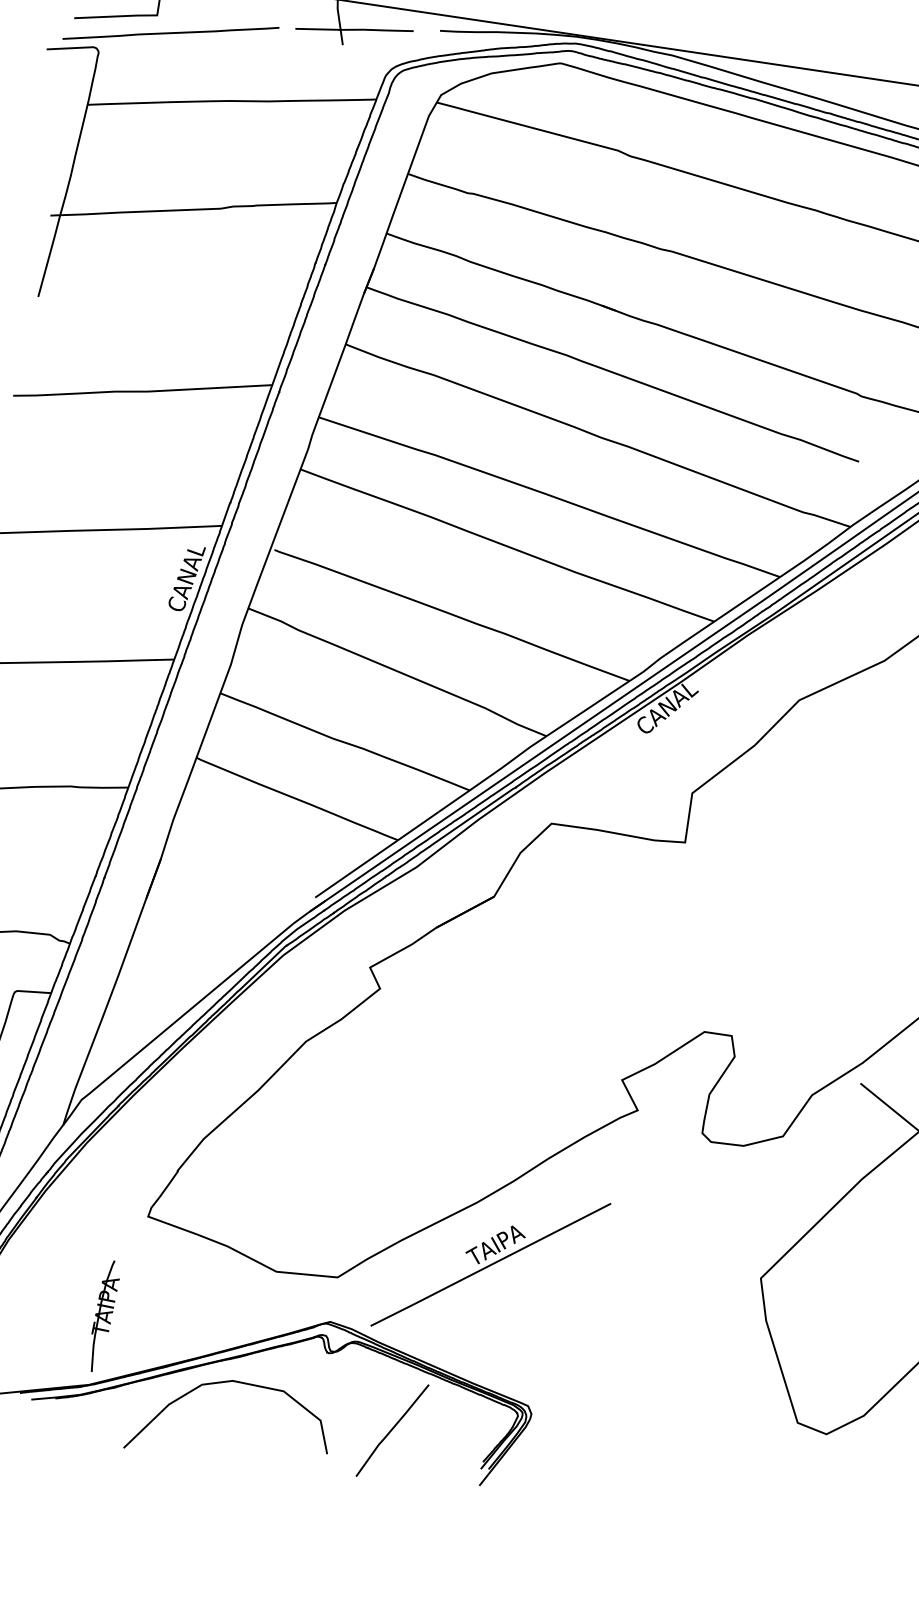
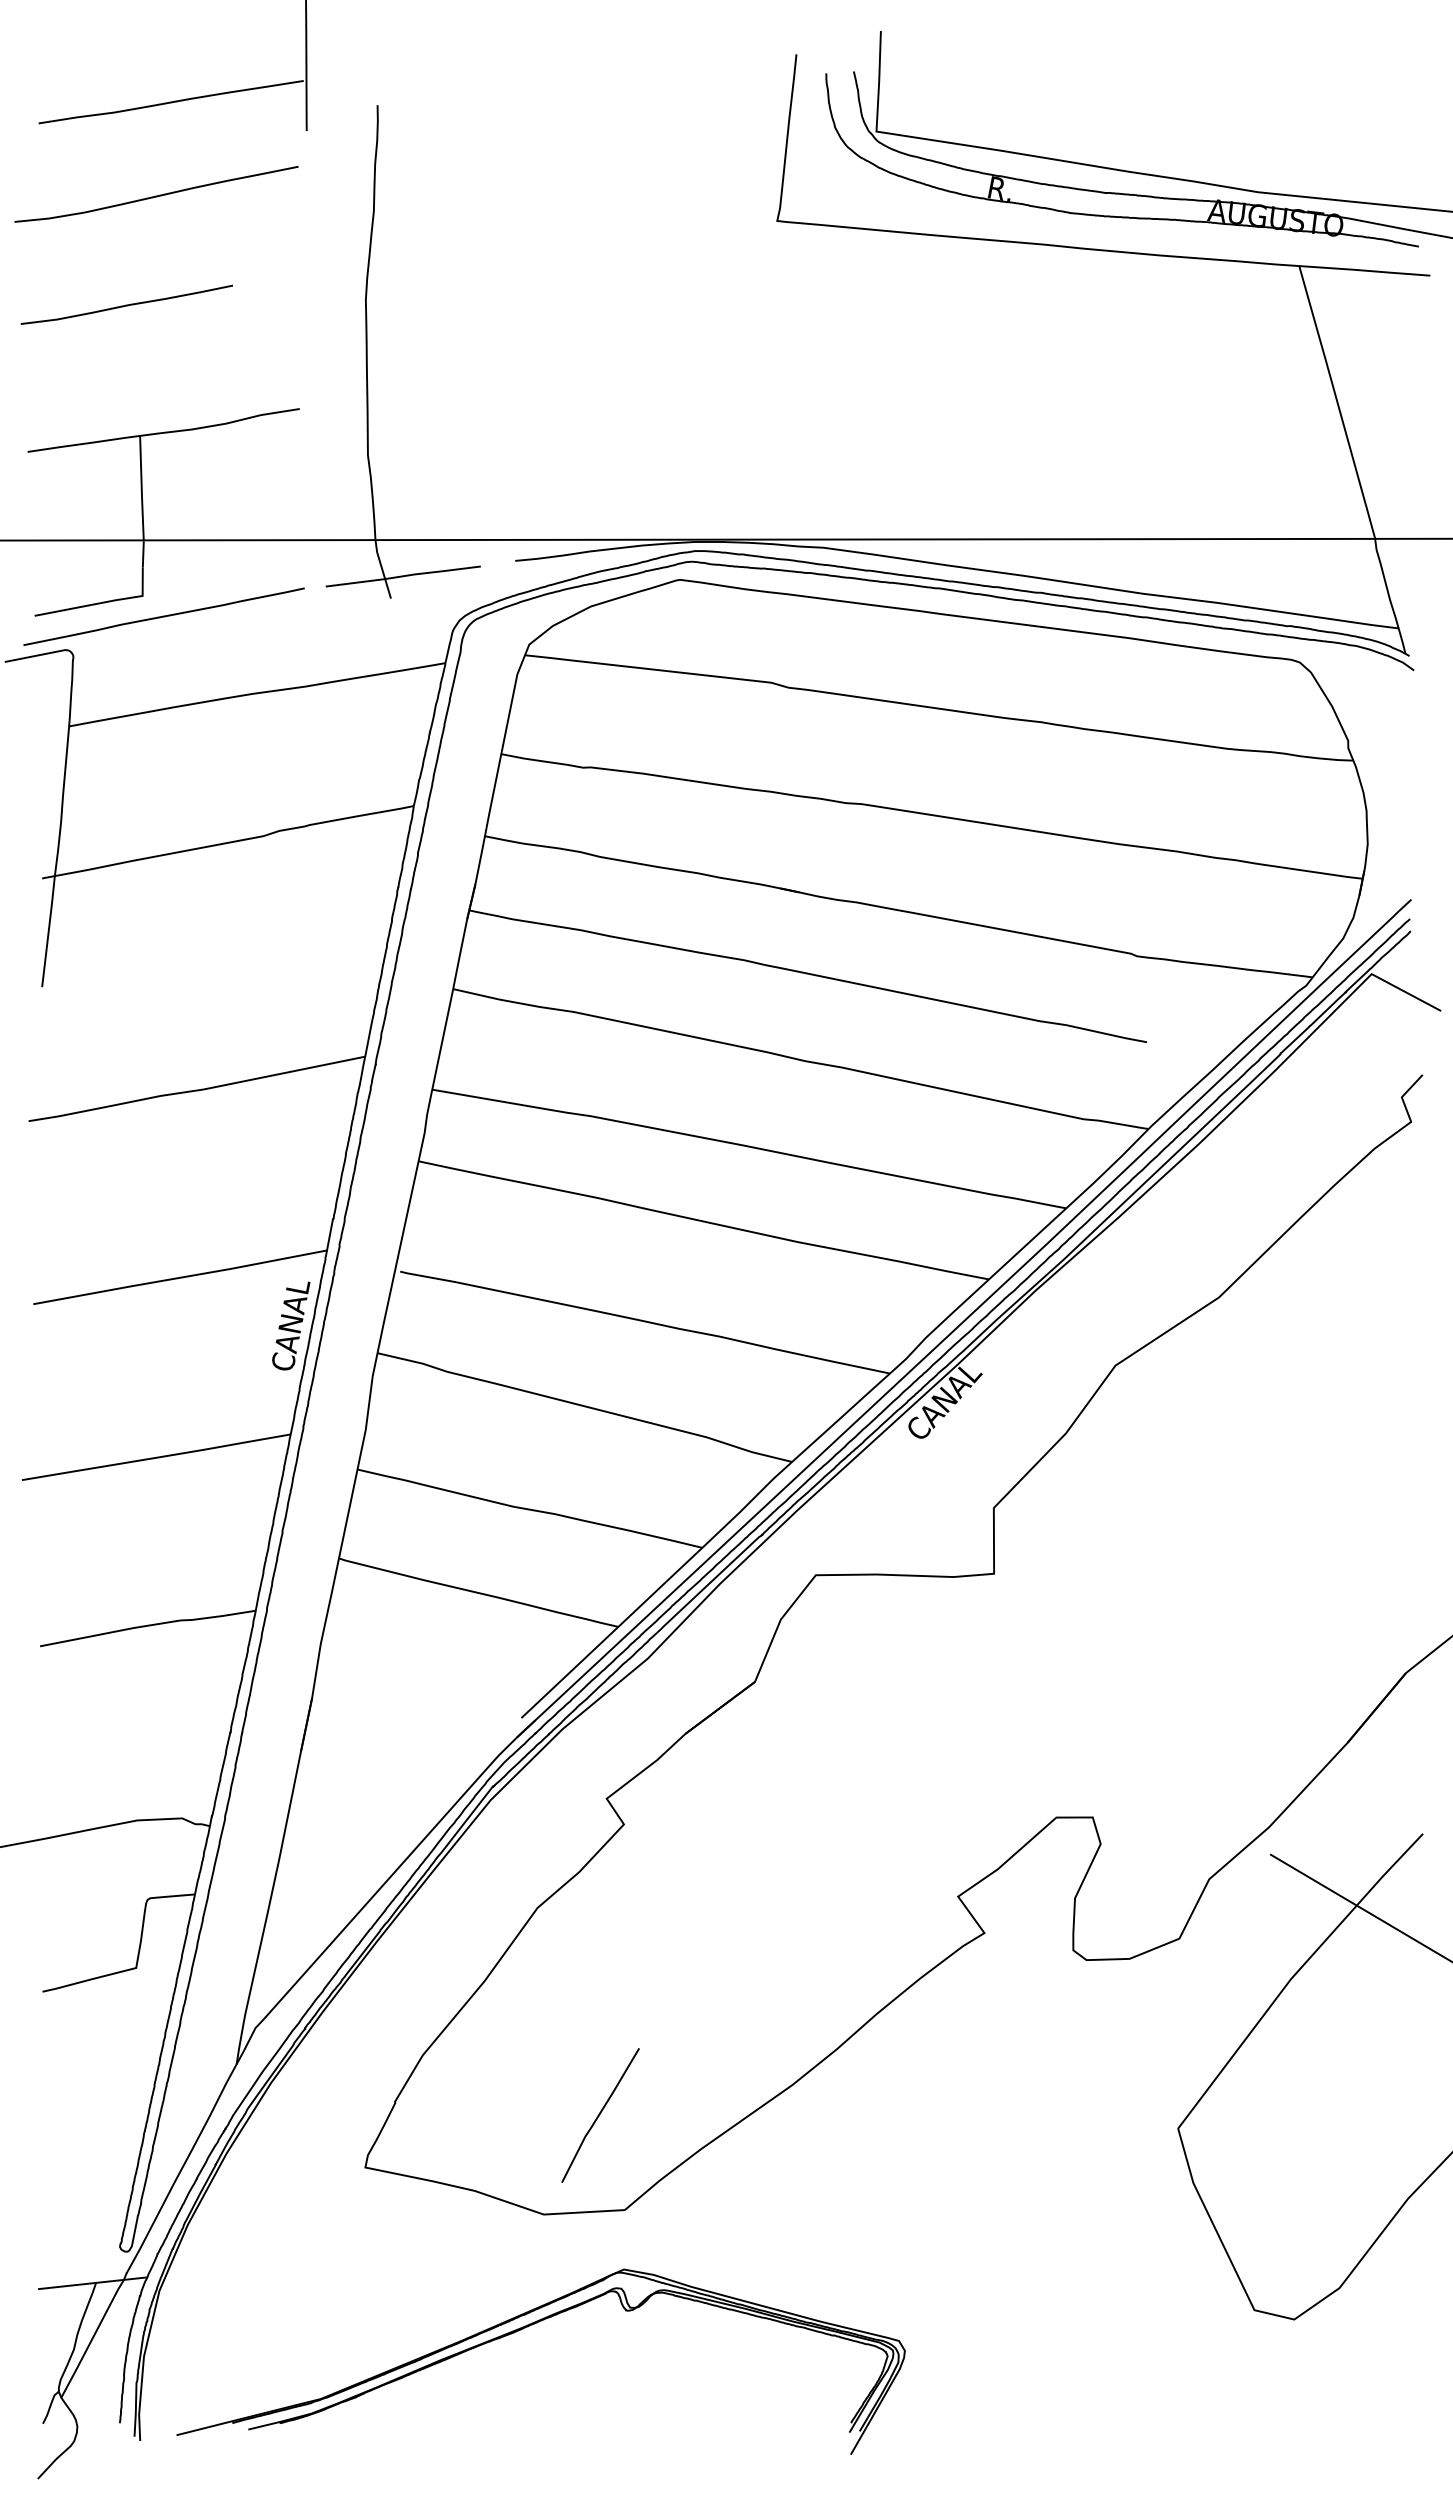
part: (490, 1264) -> (822, 2163), removed
part: (104, 1316) -> (327, 2306), removed
curve: (222, 1383) -> (495, 2370), removed
curve: (392, 1429) -> (600, 2114), moved

